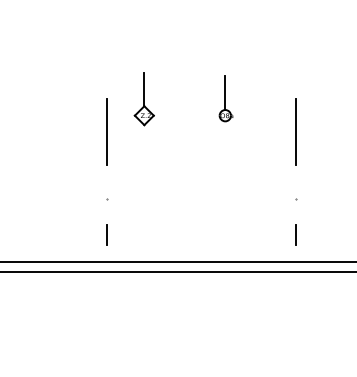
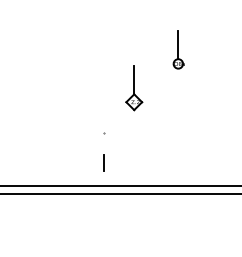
part: (225, 98) -> (178, 49), moved
part: (143, 99) -> (133, 88), moved
line: (107, 131) -> (103, 77), removed

